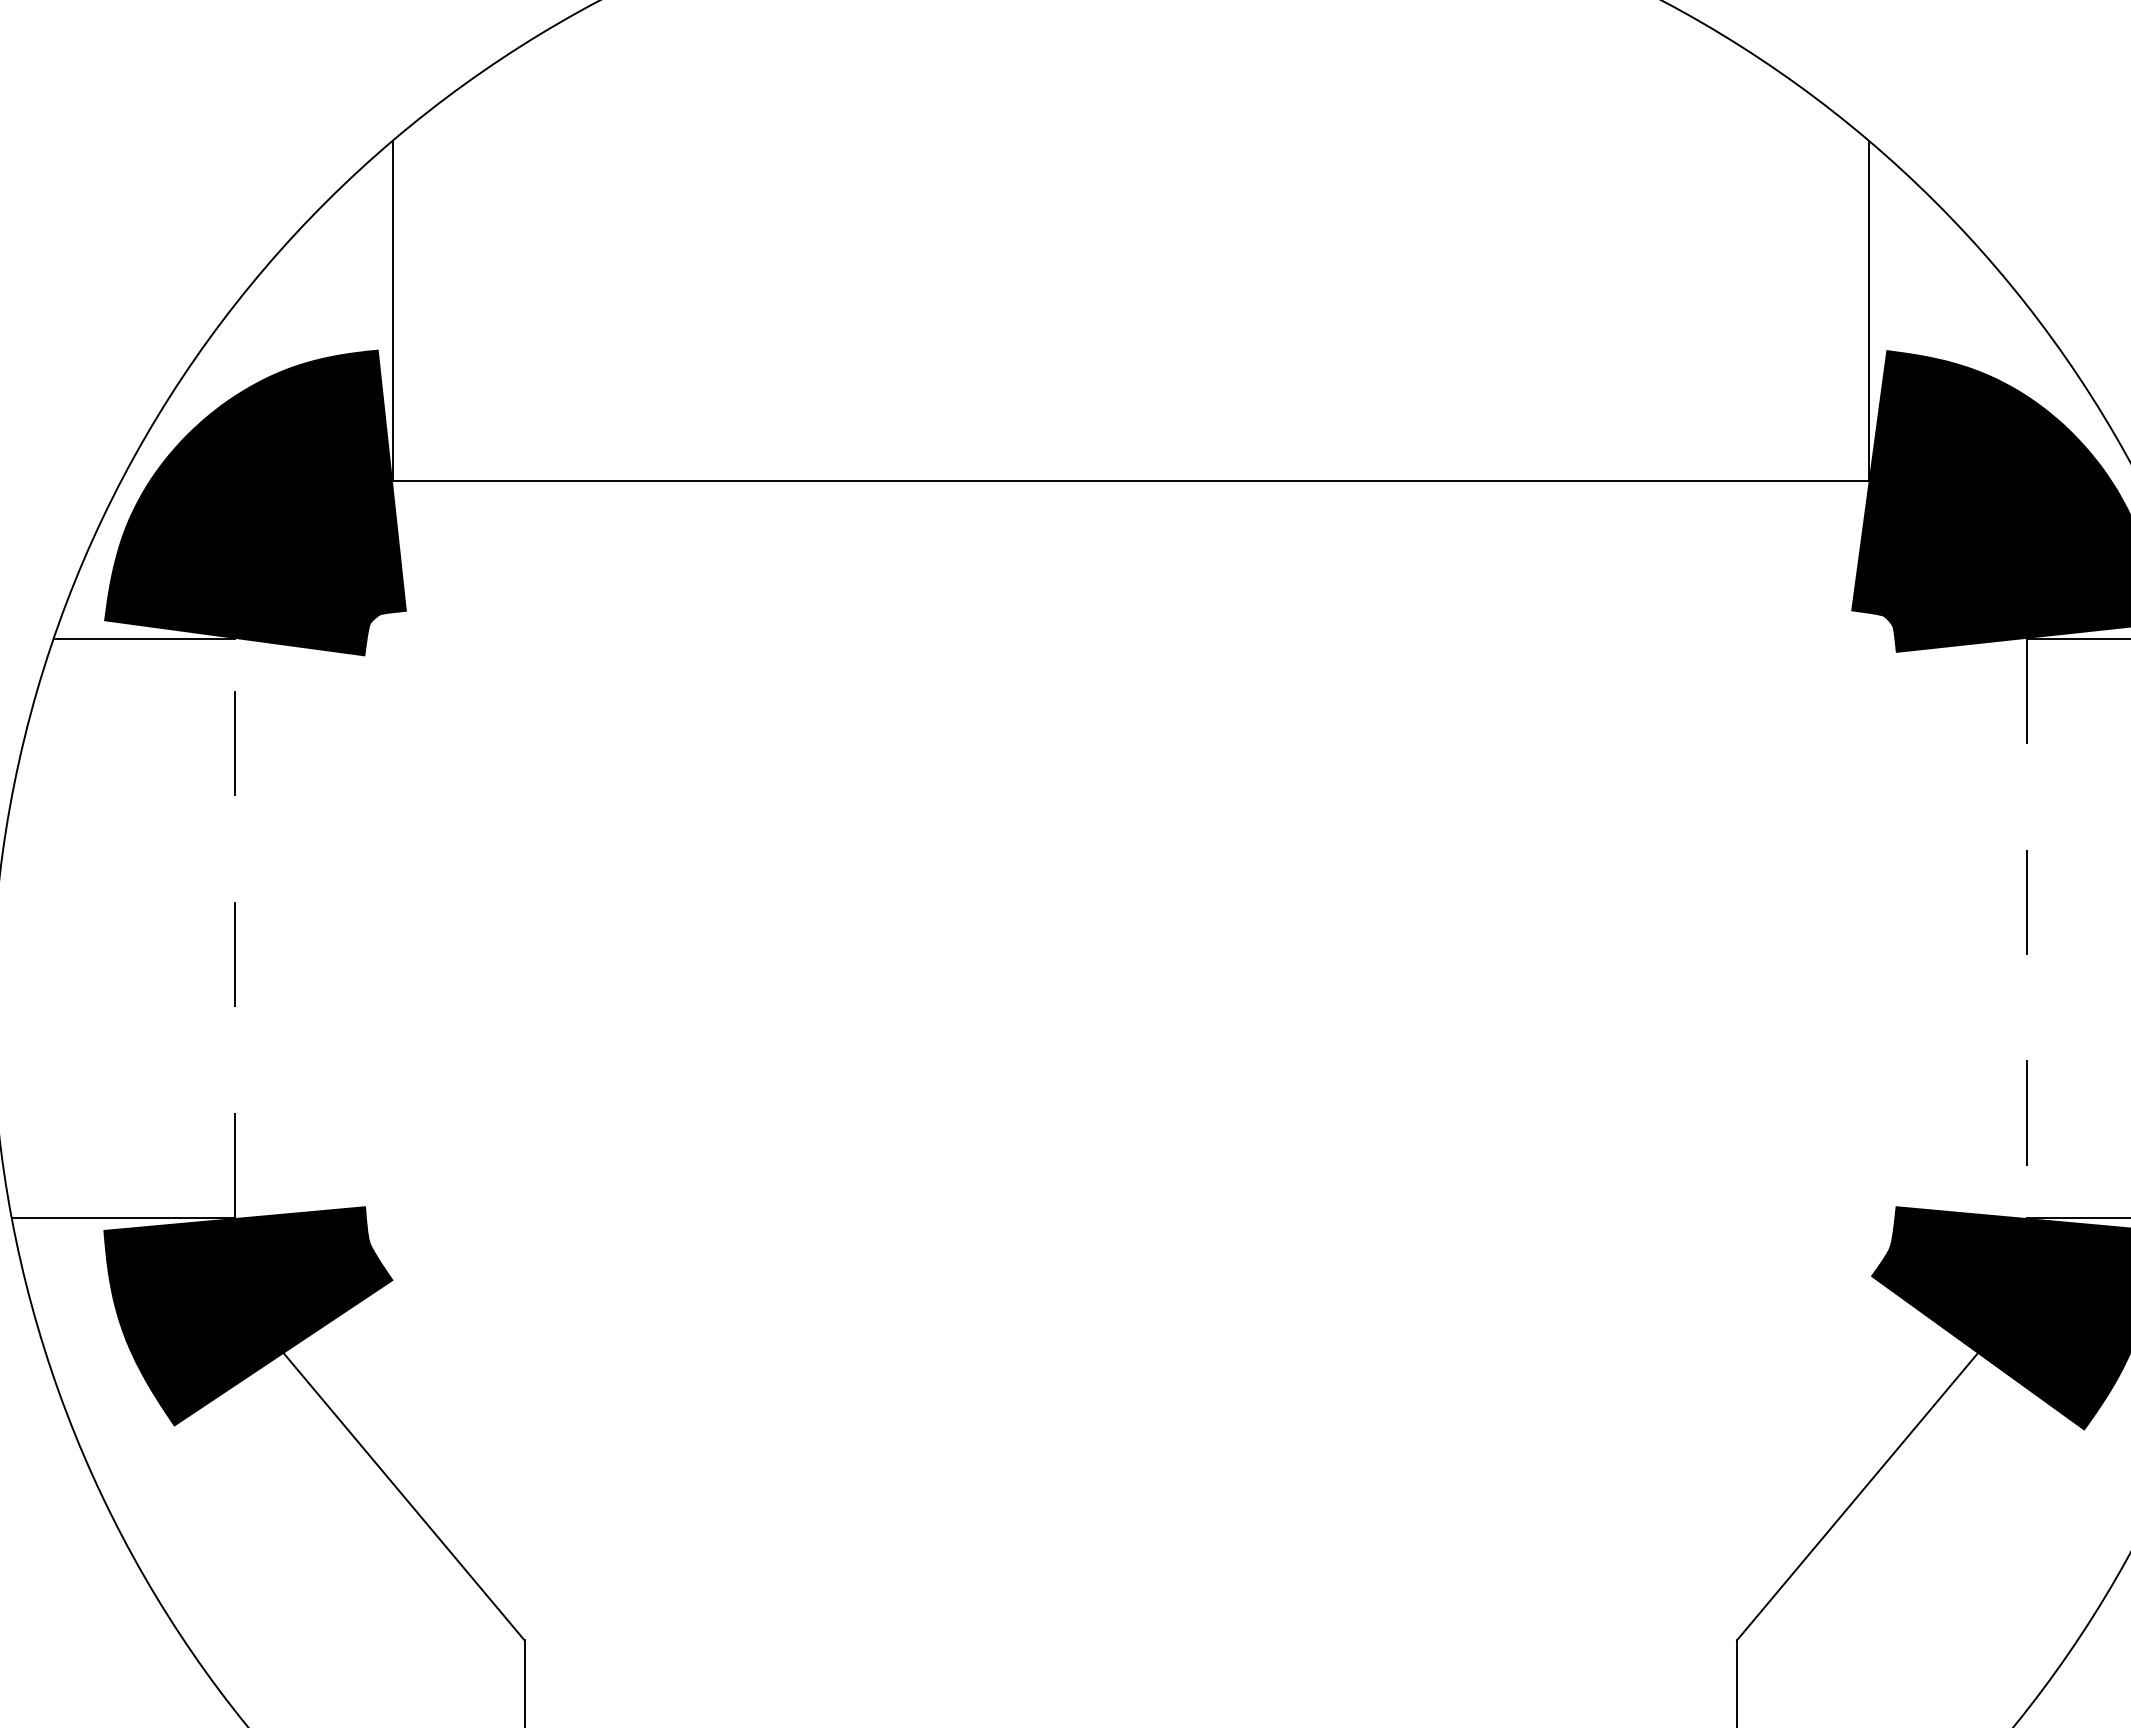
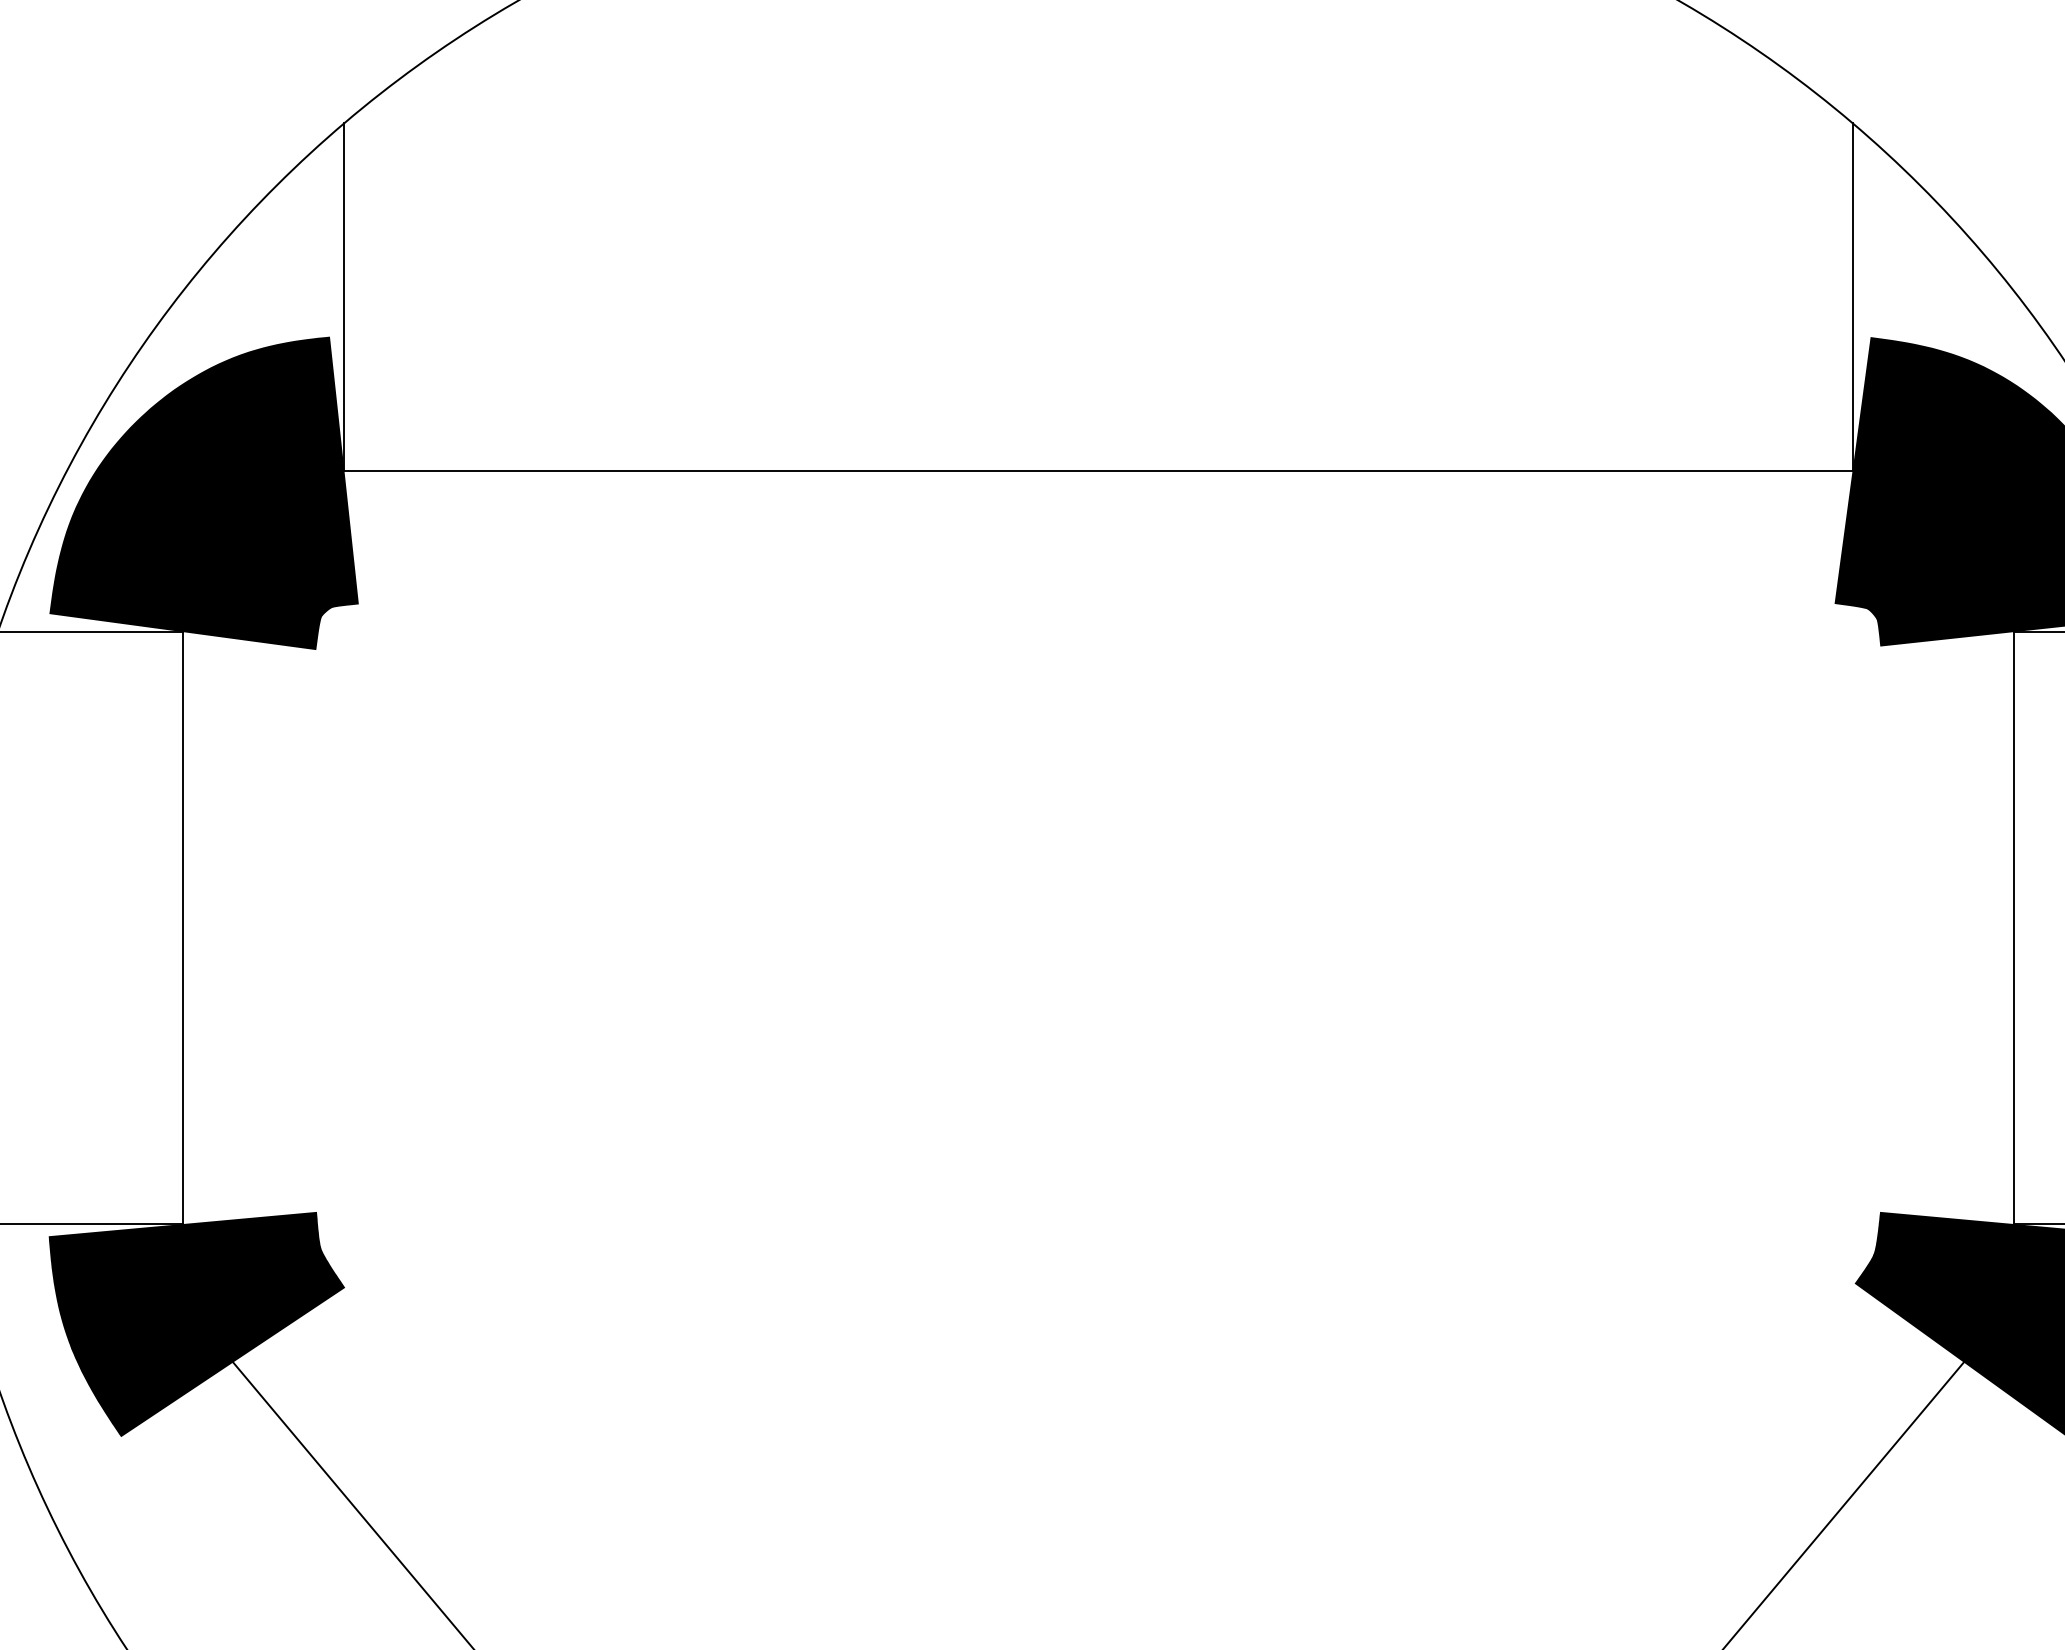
line: (234, 928) -> (182, 928), dashed -> solid
line: (2026, 928) -> (2013, 928), dashed -> solid

